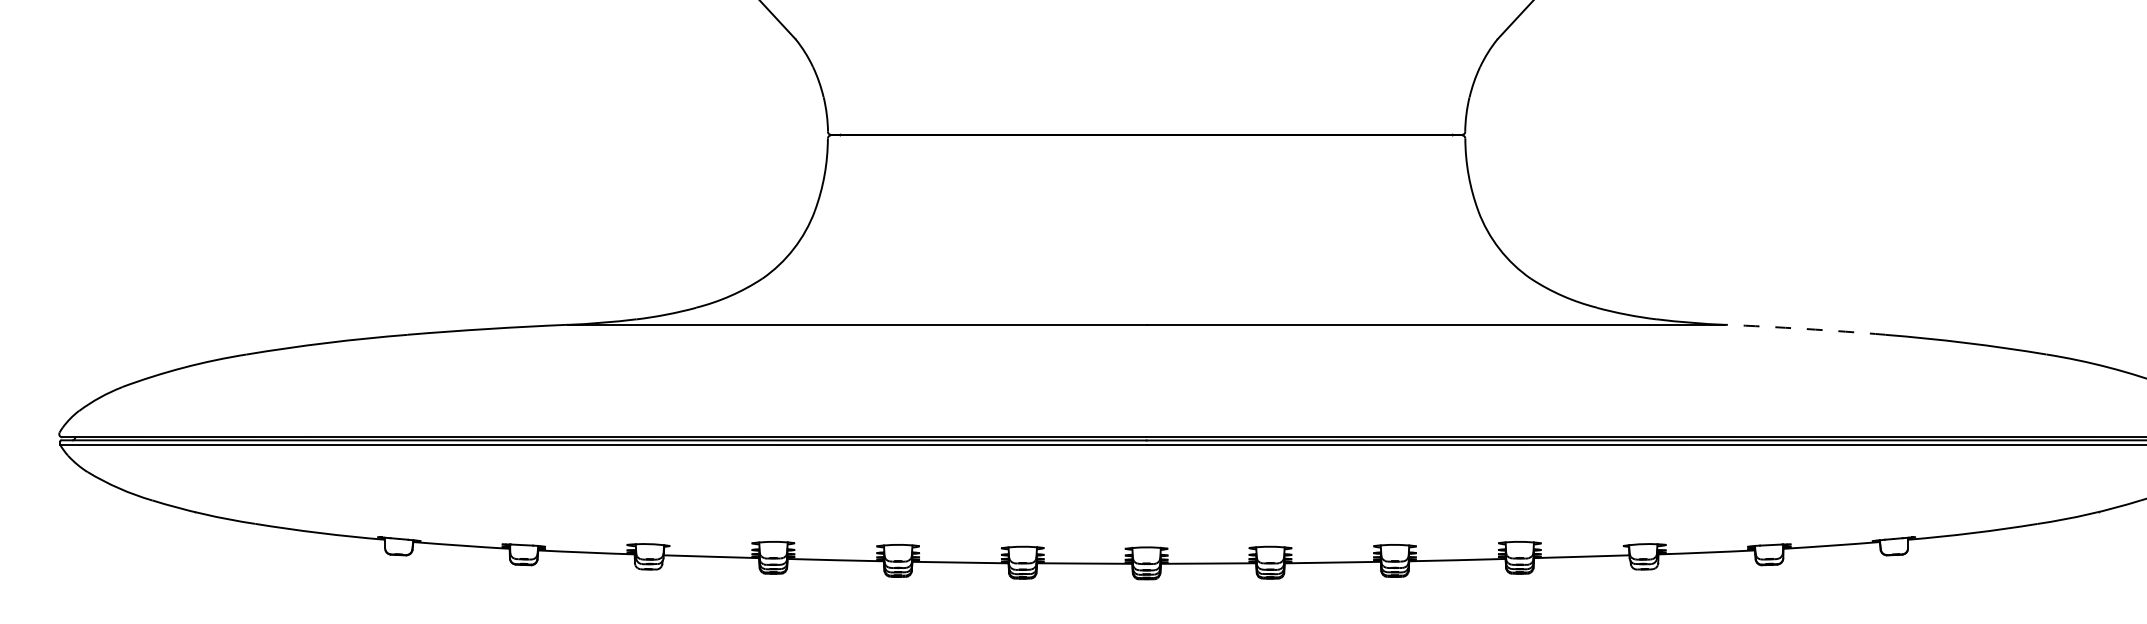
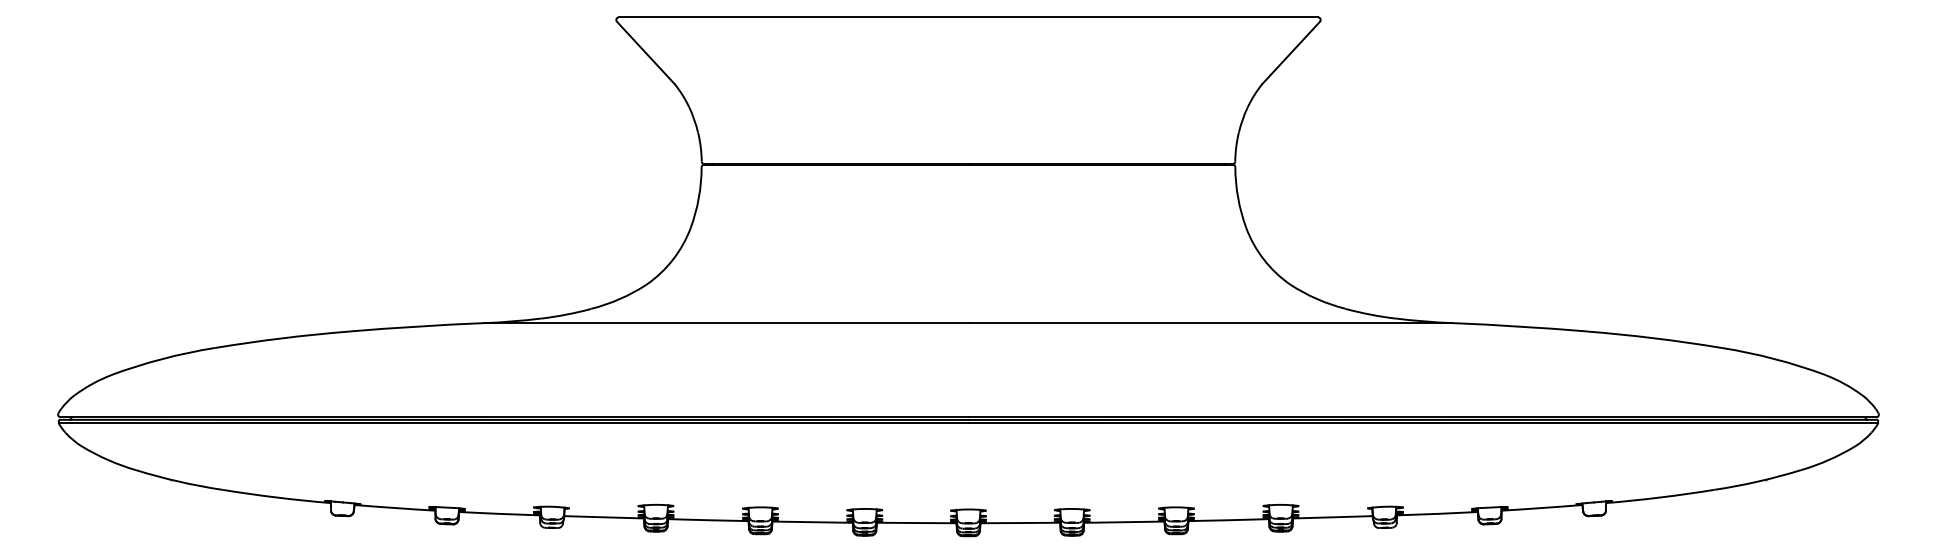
arc: (1805, 328) -> (1520, 326), dashed -> solid

